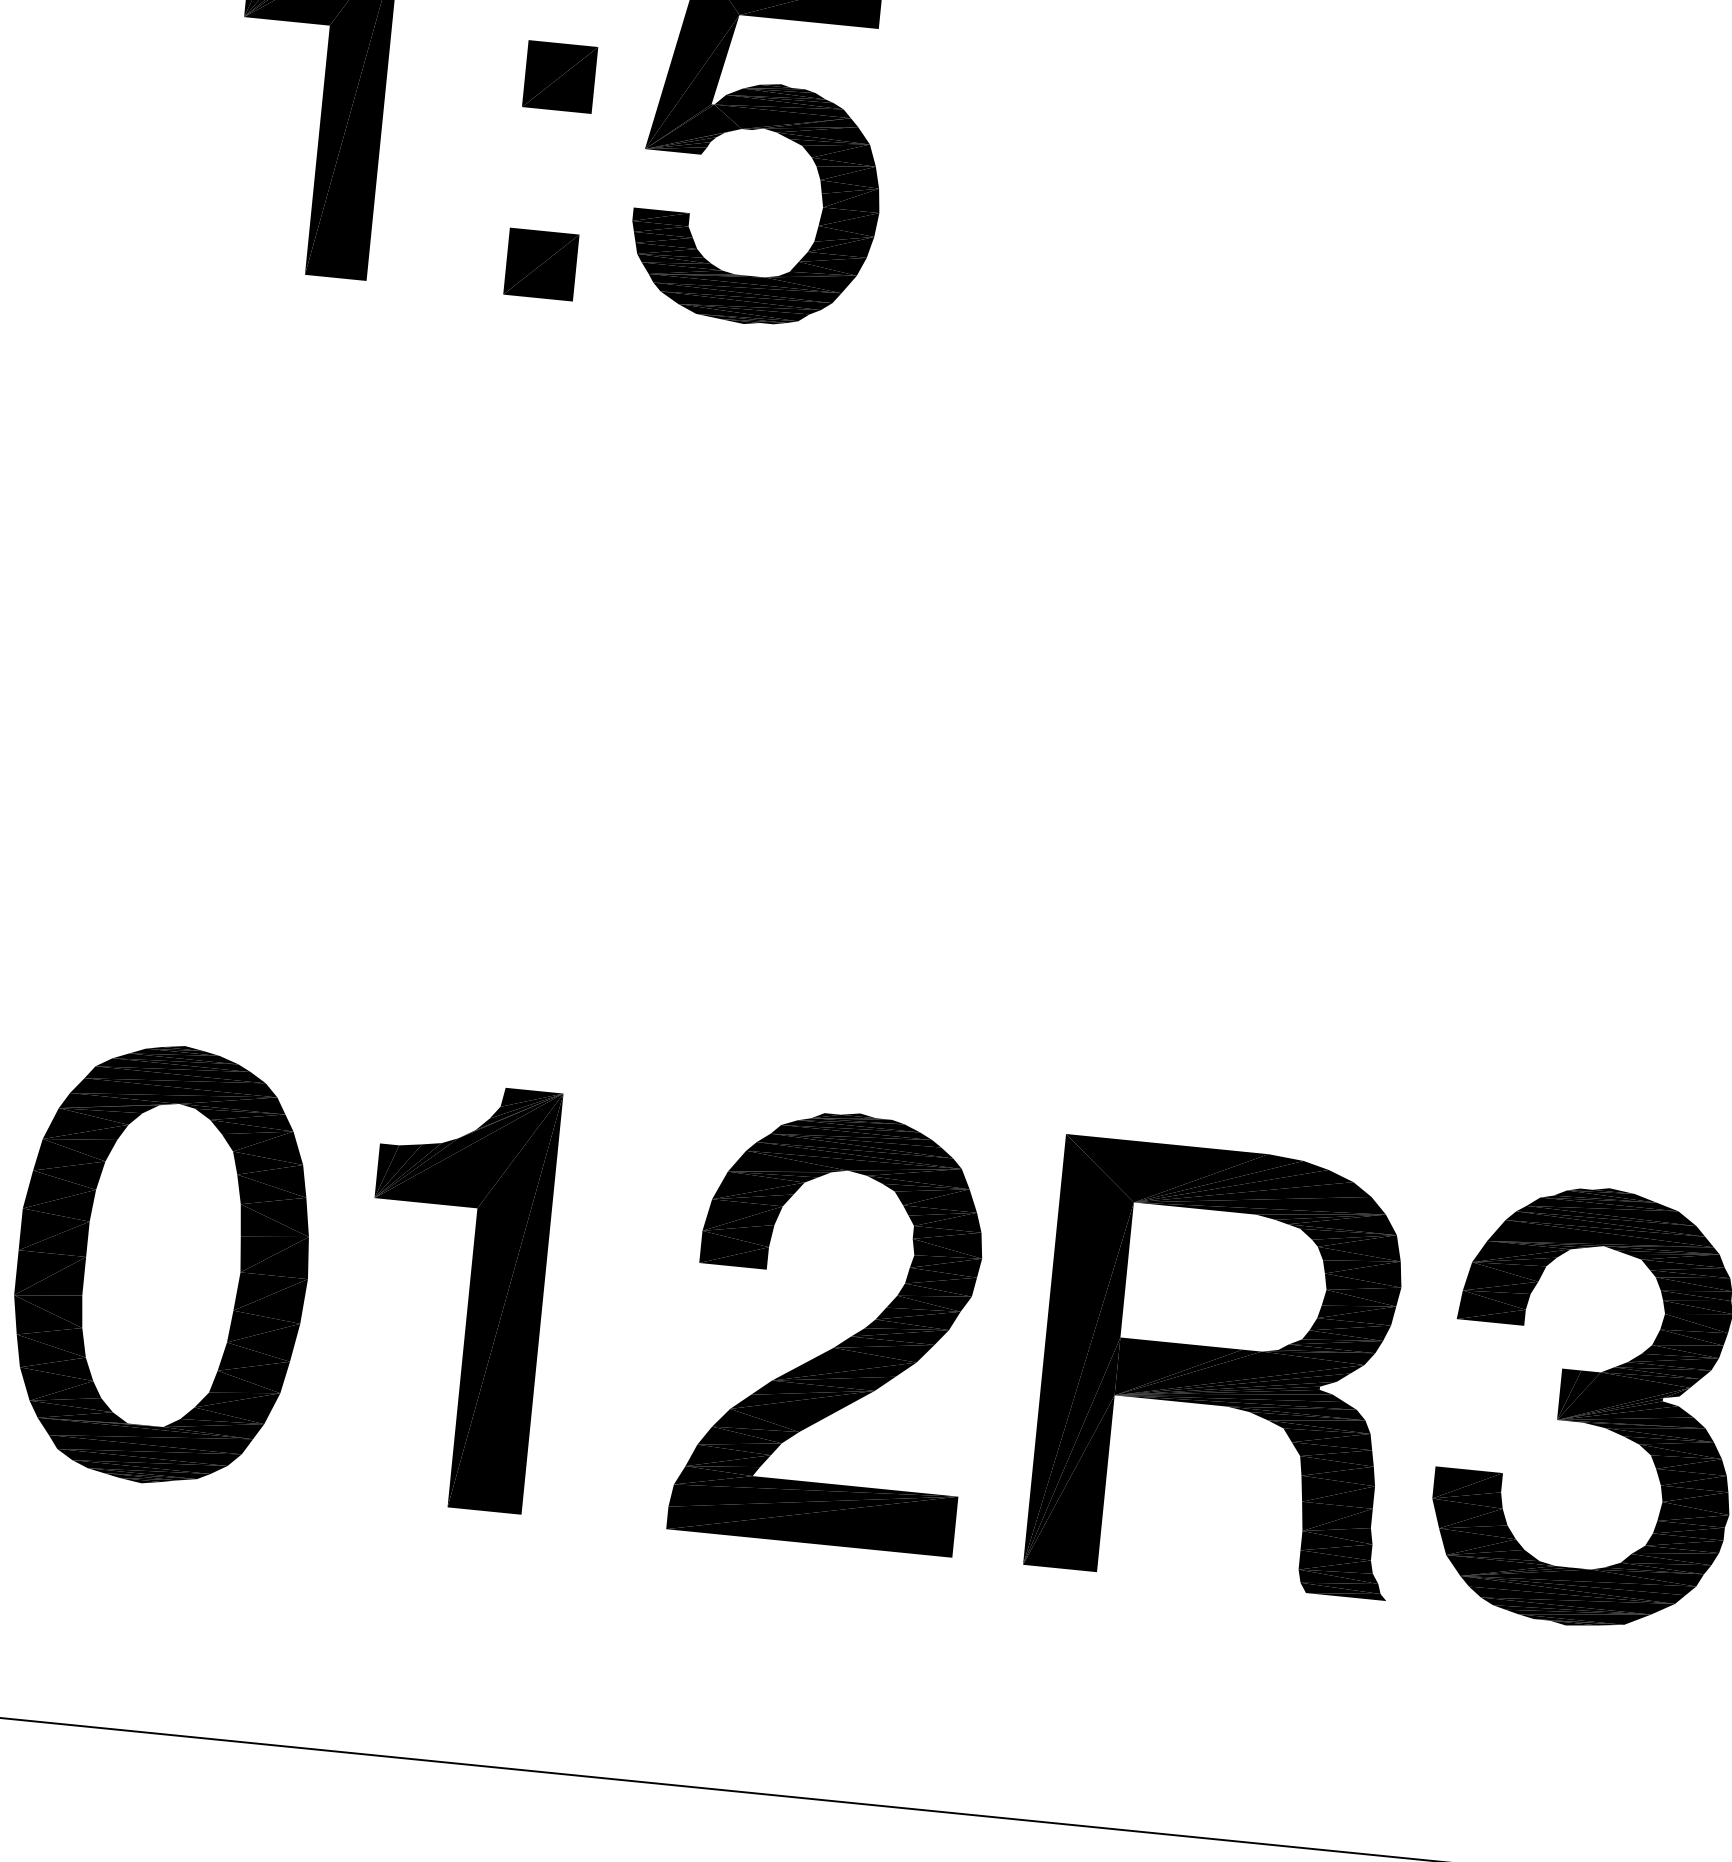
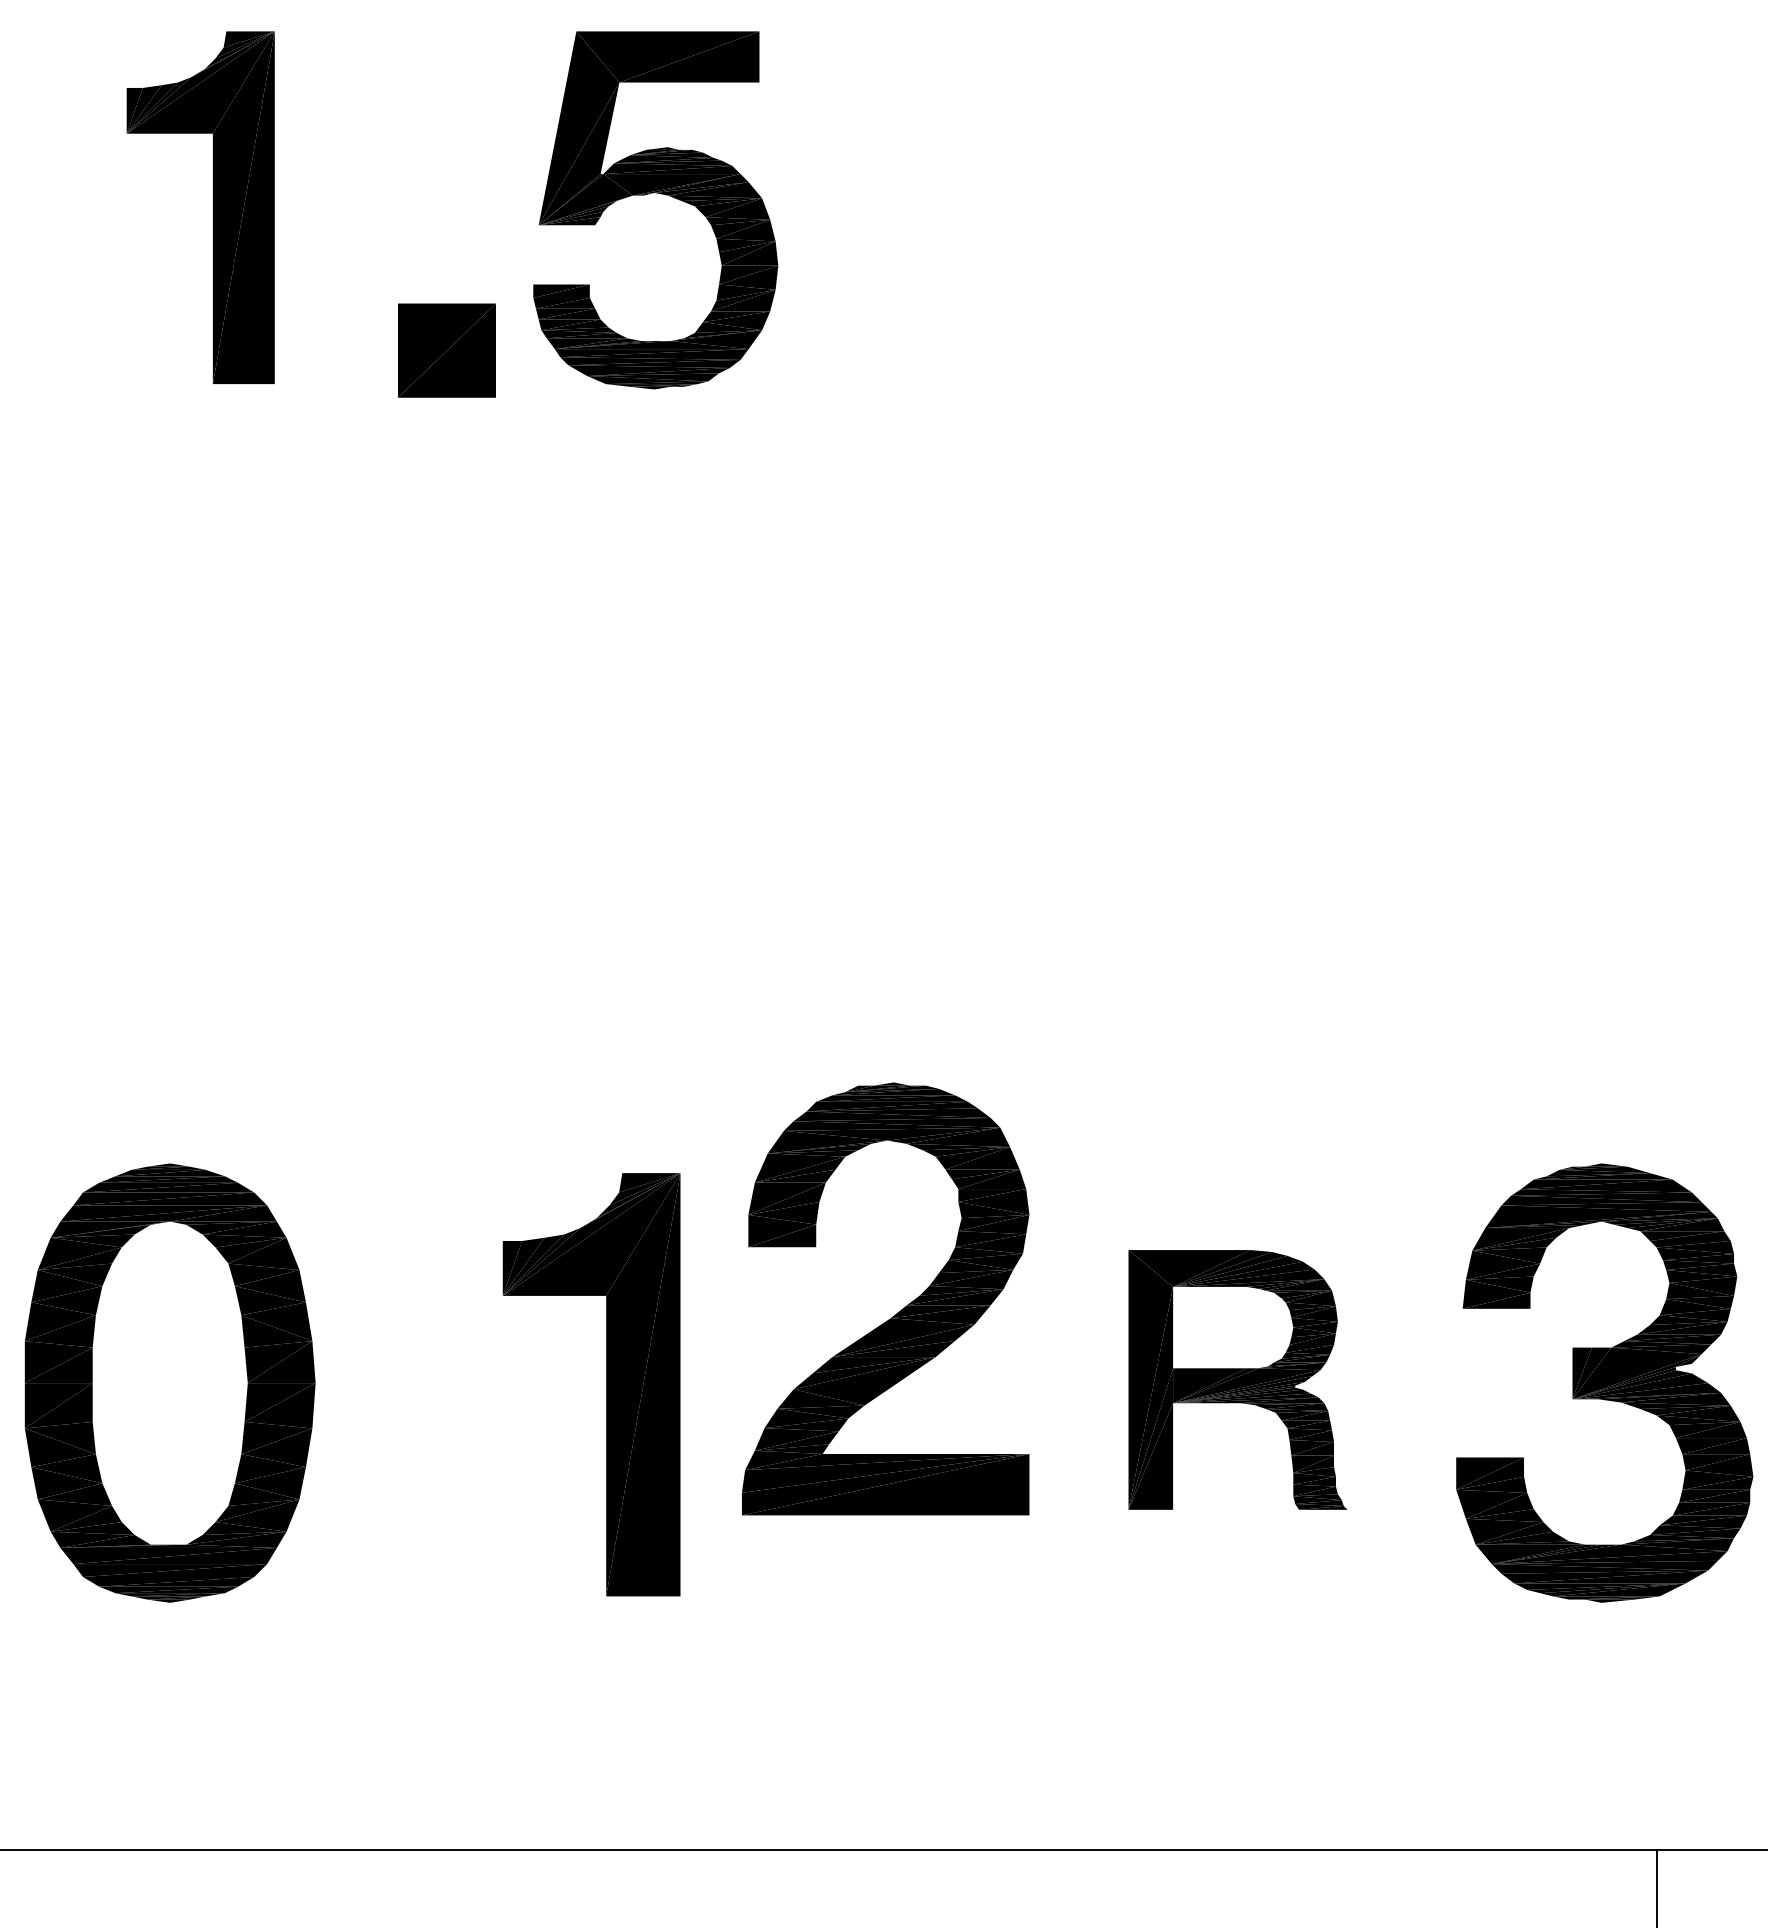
part: (560, 76) -> (447, 161), removed
part: (541, 263) -> (447, 349), size x1.4
part: (468, 1296) -> (606, 1384), moved
part: (842, 1341) -> (898, 1311), moved
part: (1225, 1367) -> (1237, 1379), size x0.6

